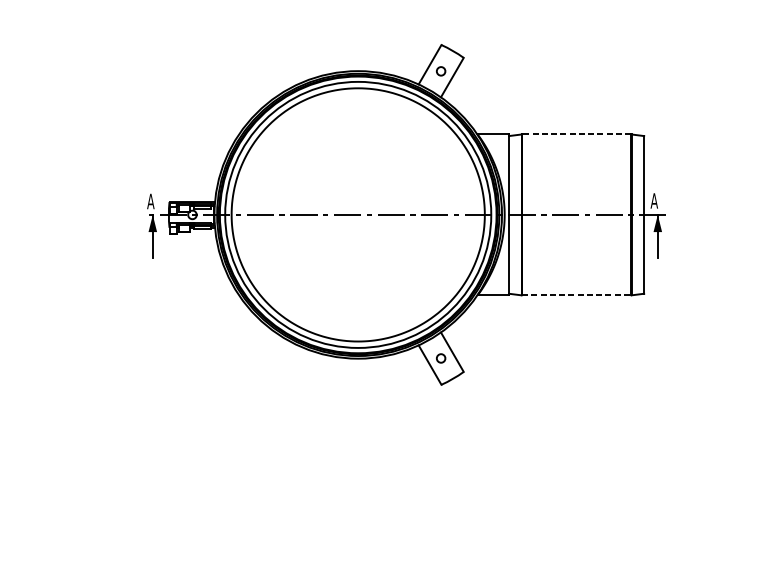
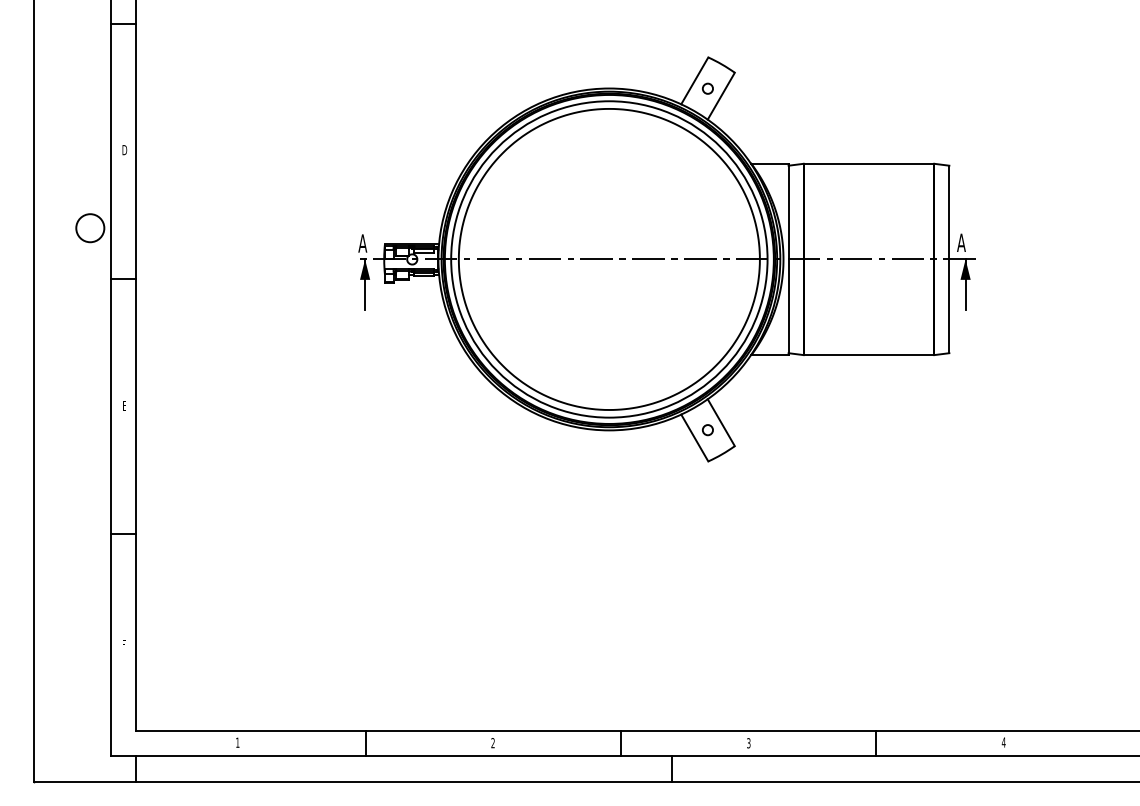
line: (576, 134) -> (868, 163), dashed -> solid
line: (576, 295) -> (868, 355), dashed -> solid

